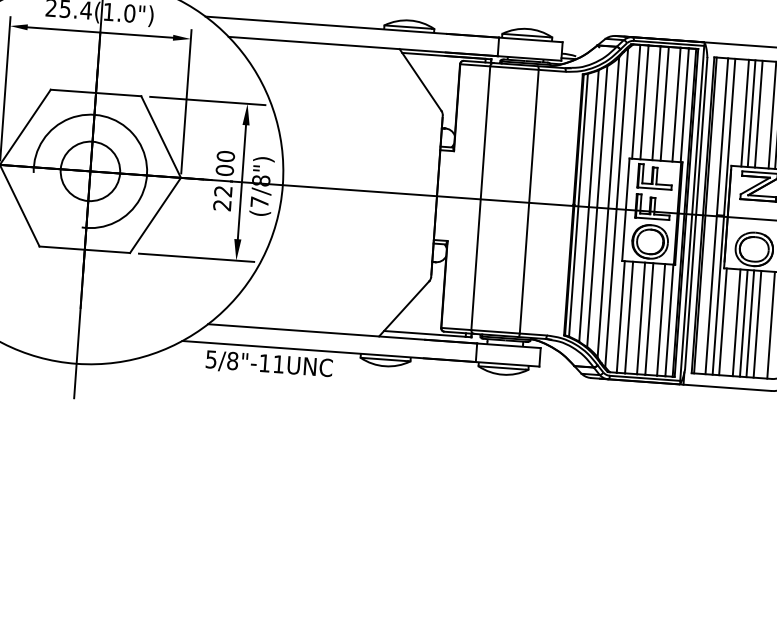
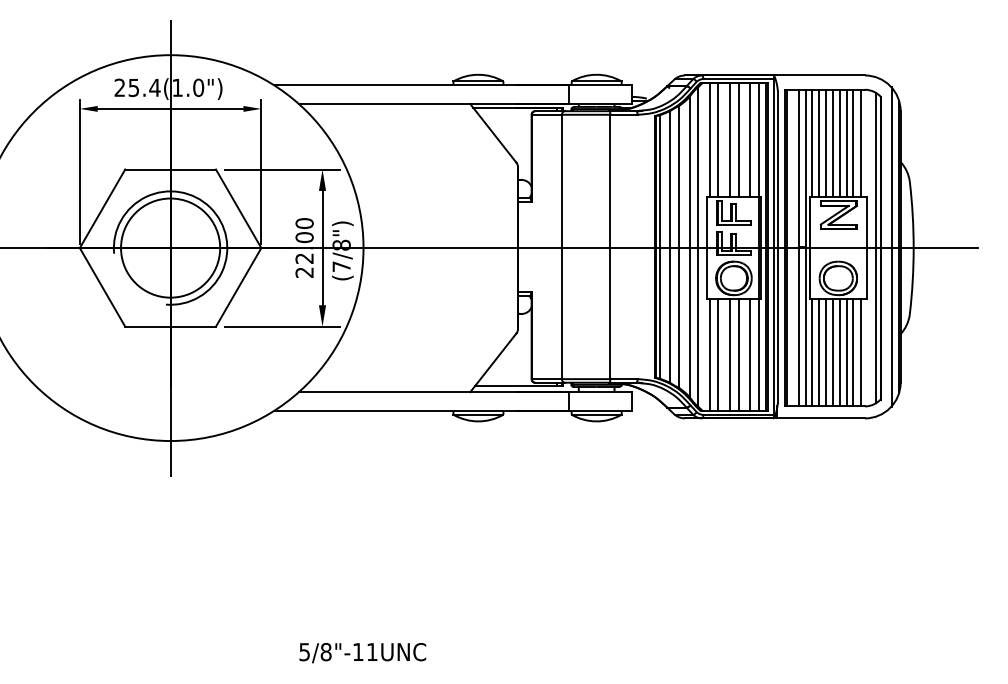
line: (738, 111) -> (812, 142), added
line: (765, 113) -> (839, 142), added
circle: (90, 170) -> (170, 247), size x1.67
line: (730, 321) -> (819, 352), added
line: (764, 324) -> (853, 352), added
text: (268, 365) -> (362, 653), moved

